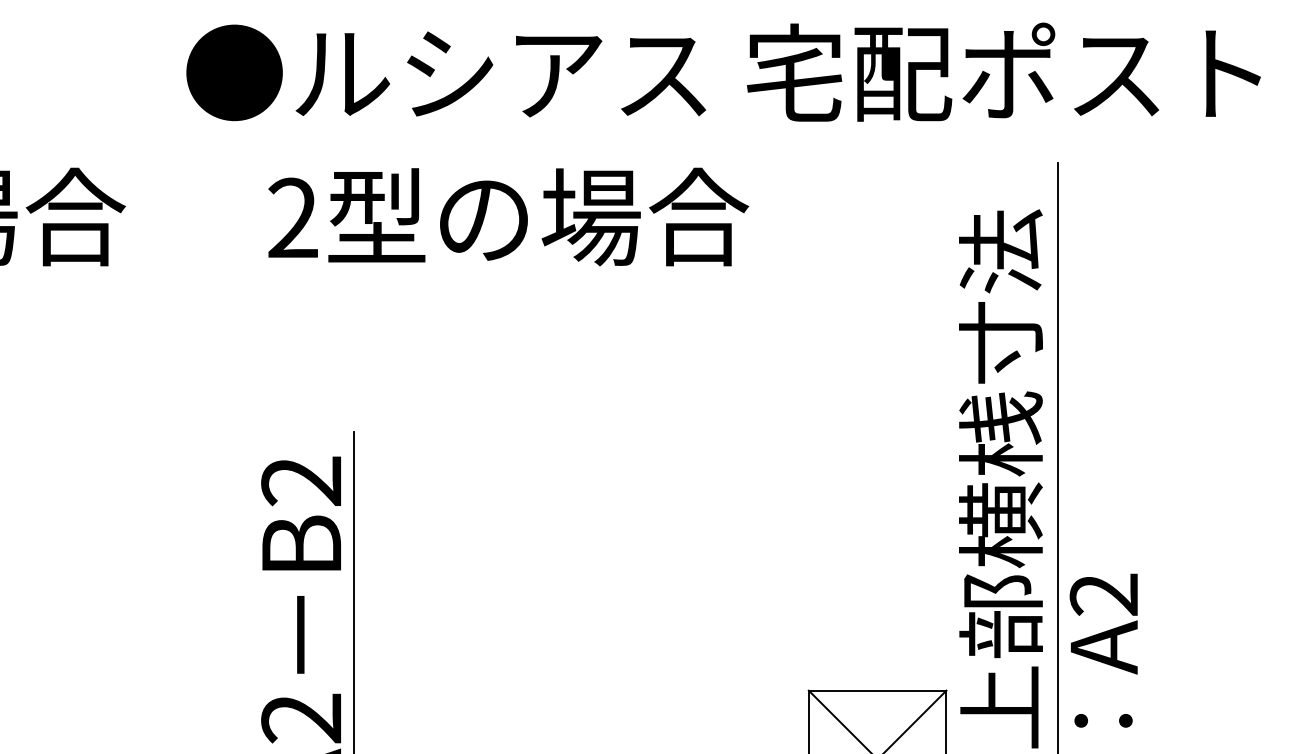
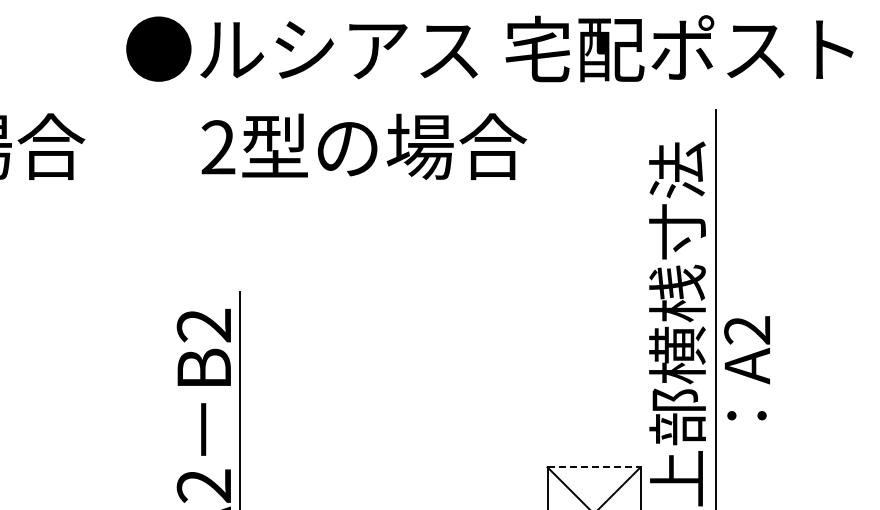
text: (507, 216) -> (363, 146), moved
text: (1102, 651) -> (746, 368), moved
line: (878, 690) -> (594, 467), solid -> dashed

